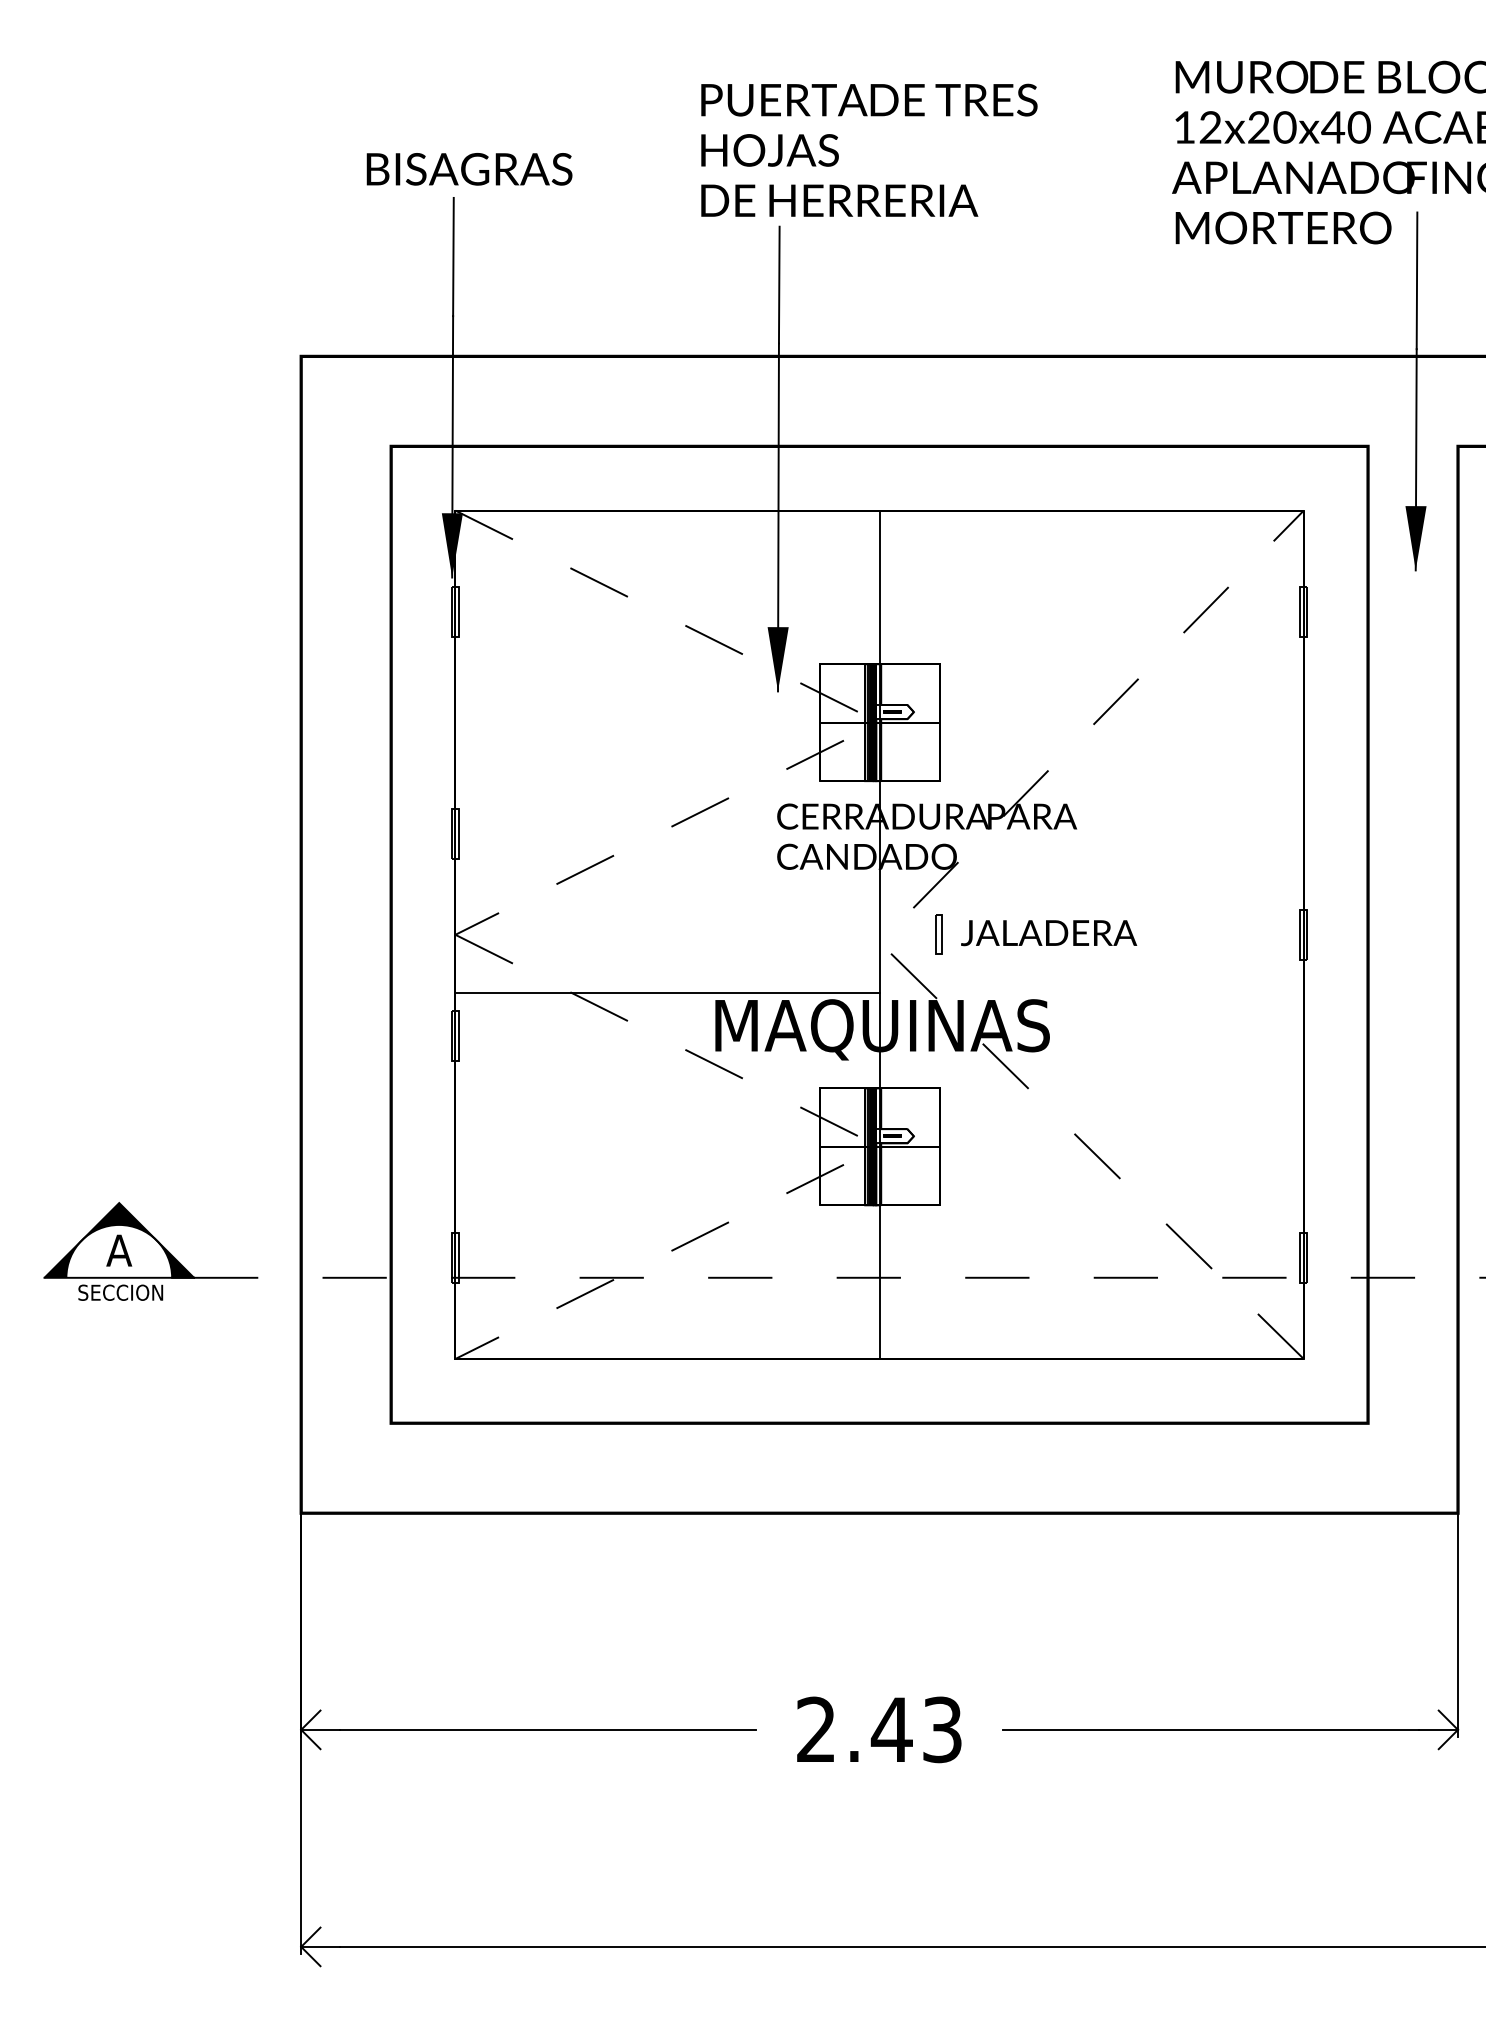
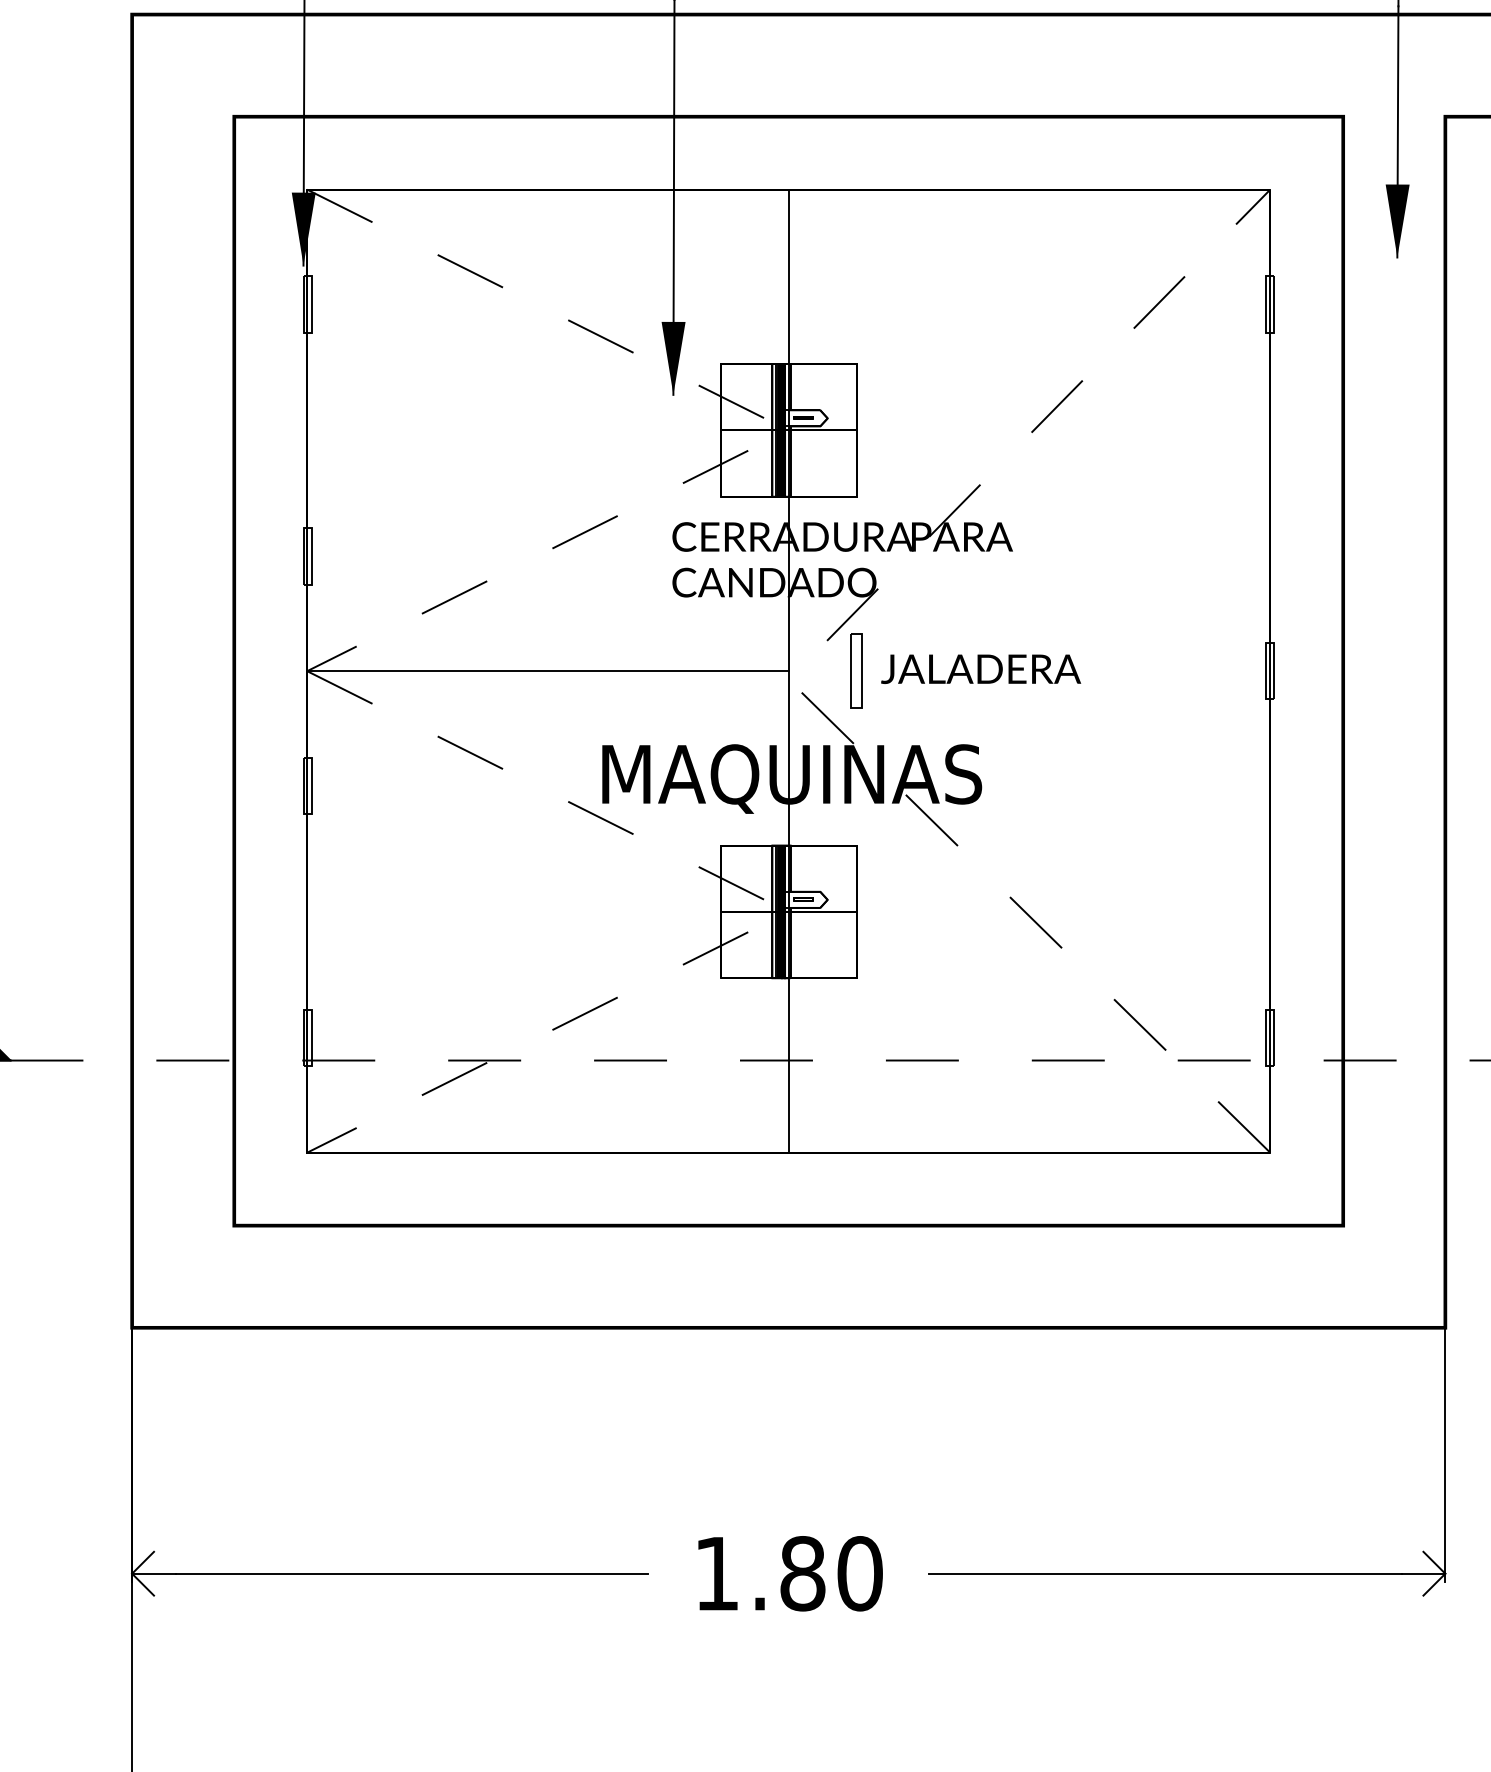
part: (938, 934) -> (855, 670), size x1.67
line: (667, 992) -> (547, 670), moved
text: (879, 1729) -> (788, 1573), 2.43 -> 1.80

